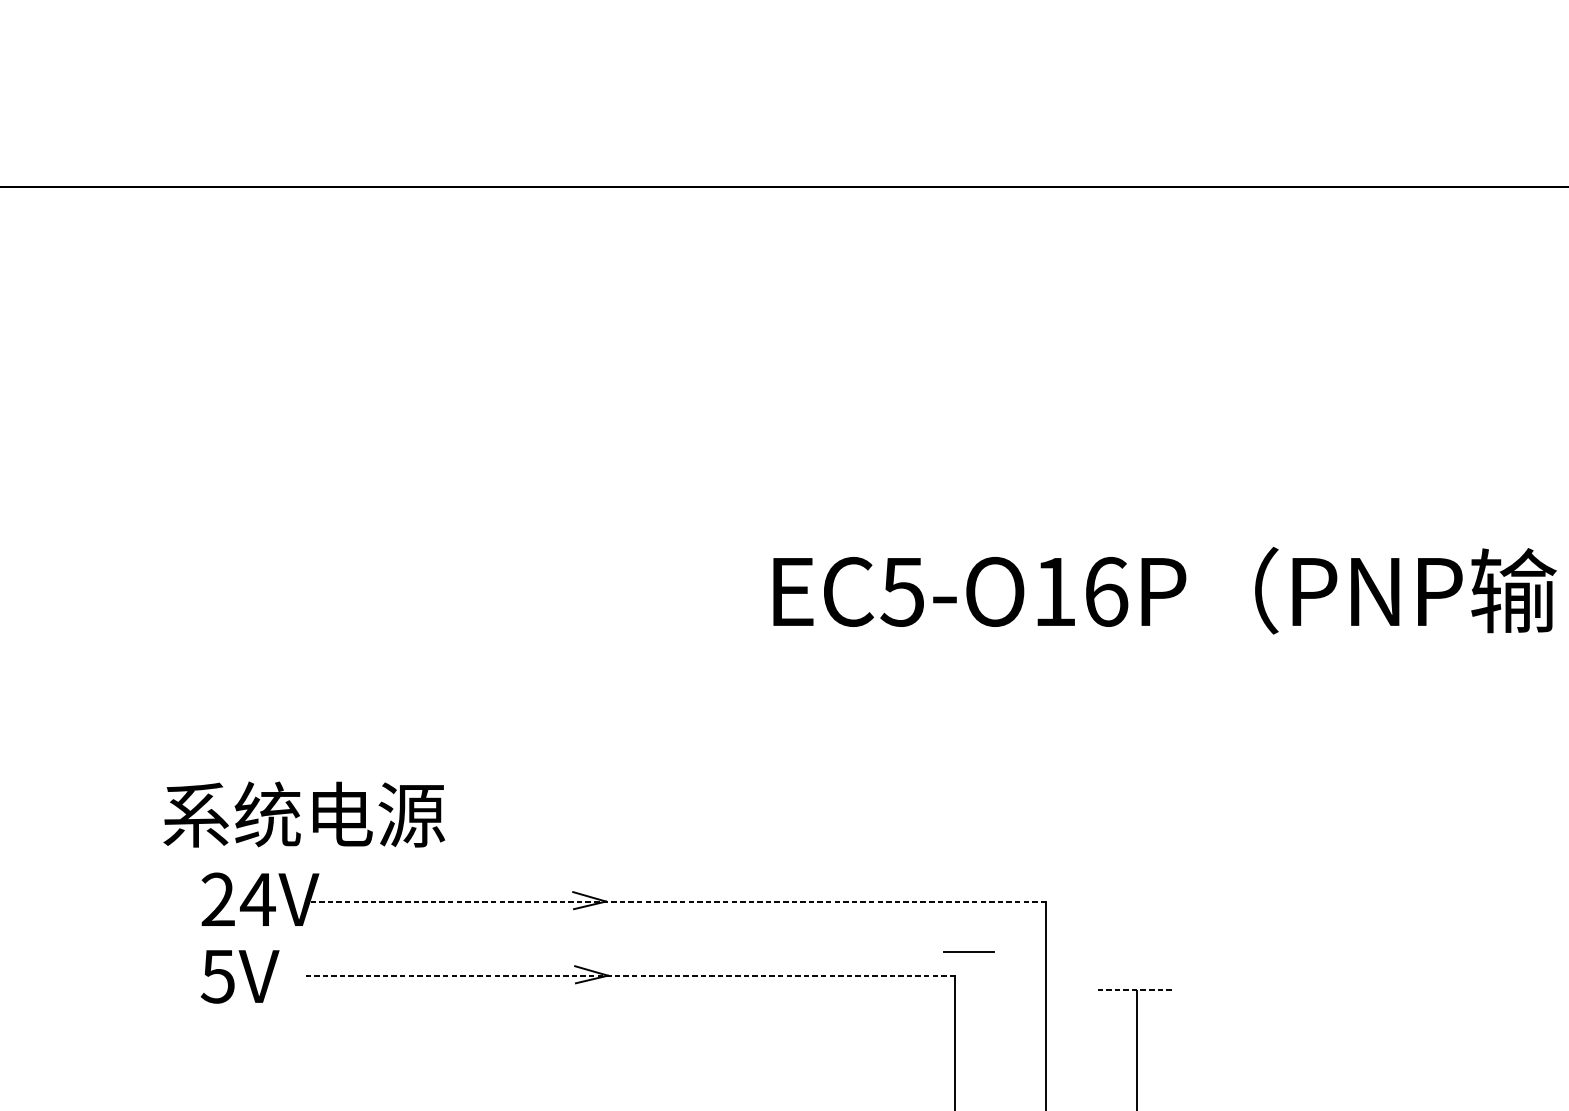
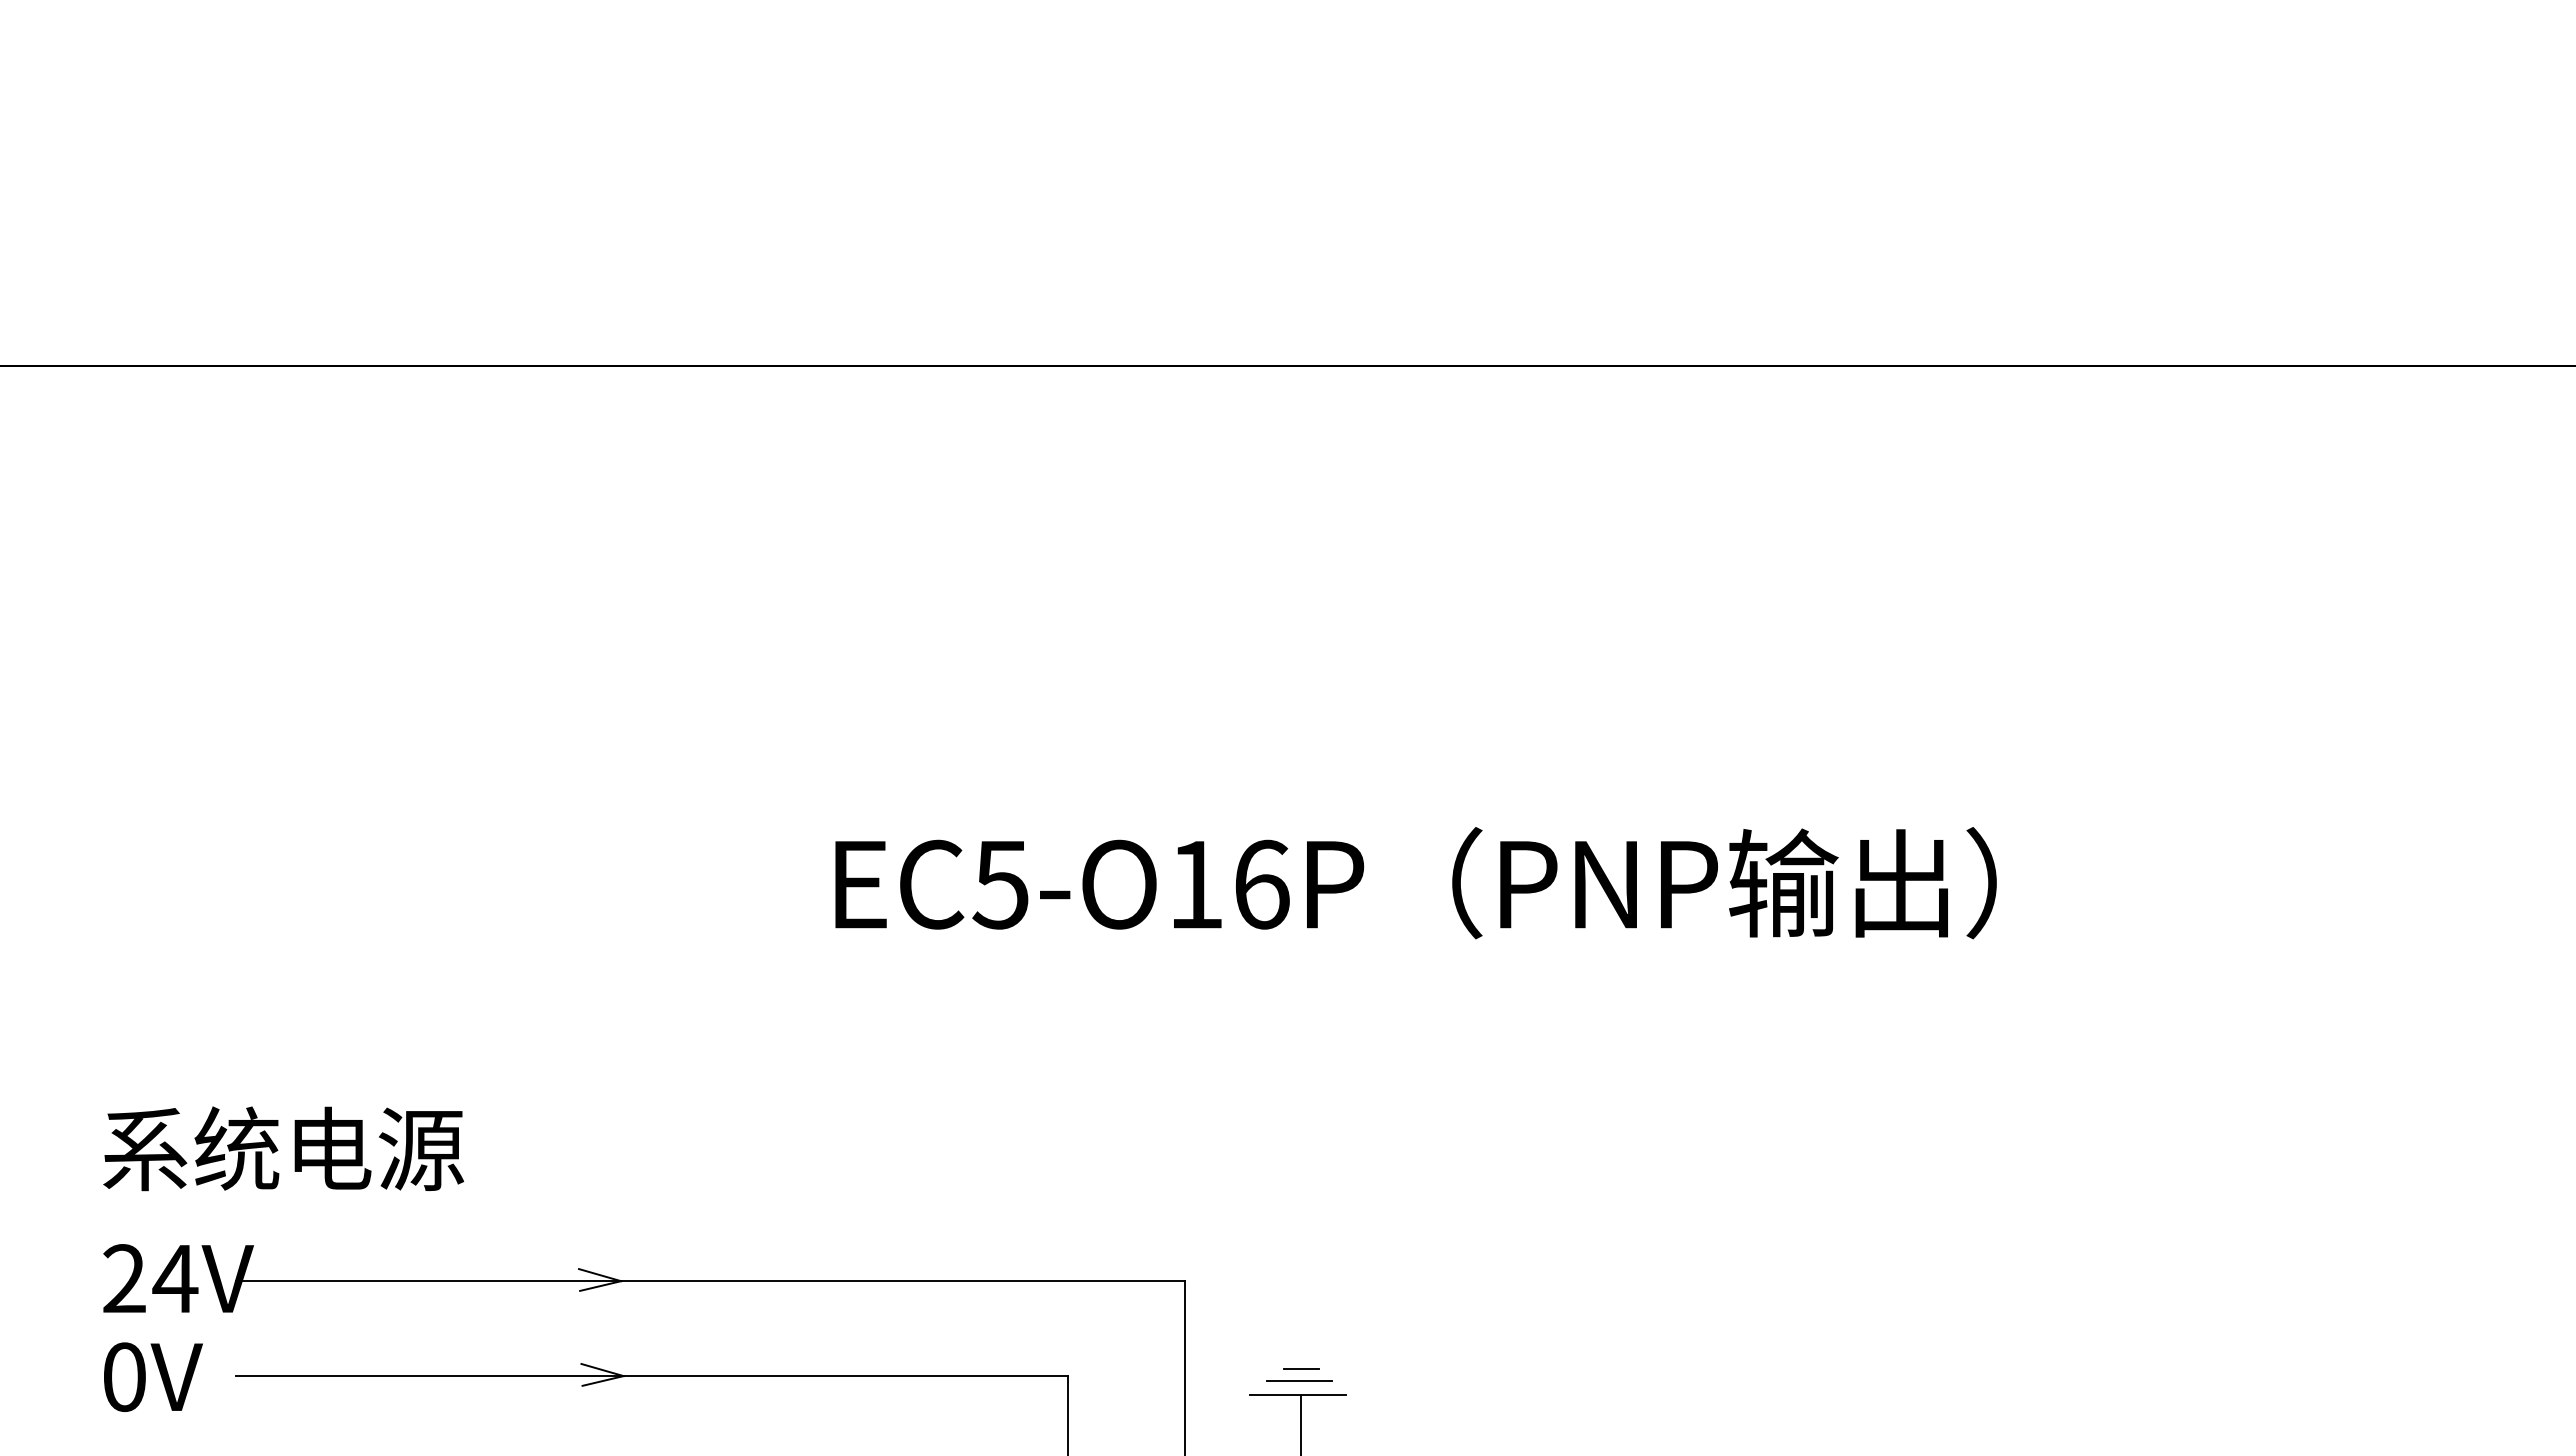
text: (304, 814) -> (283, 1148), moved
line: (675, 901) -> (709, 1281), dashed -> solid
line: (968, 951) -> (1299, 1380), moved
line: (1137, 970) -> (1301, 1369), added
text: (217, 975) -> (123, 1376), 5V -> 0V
line: (629, 975) -> (651, 1376), dashed -> solid
line: (1134, 990) -> (1297, 1394), dashed -> solid

